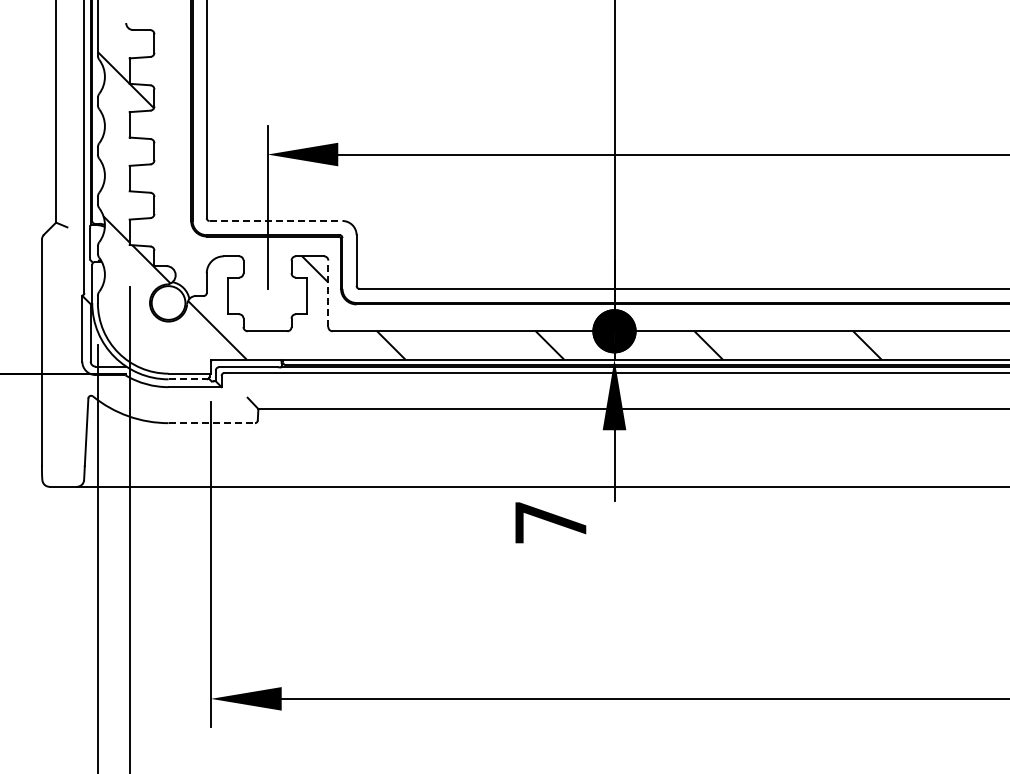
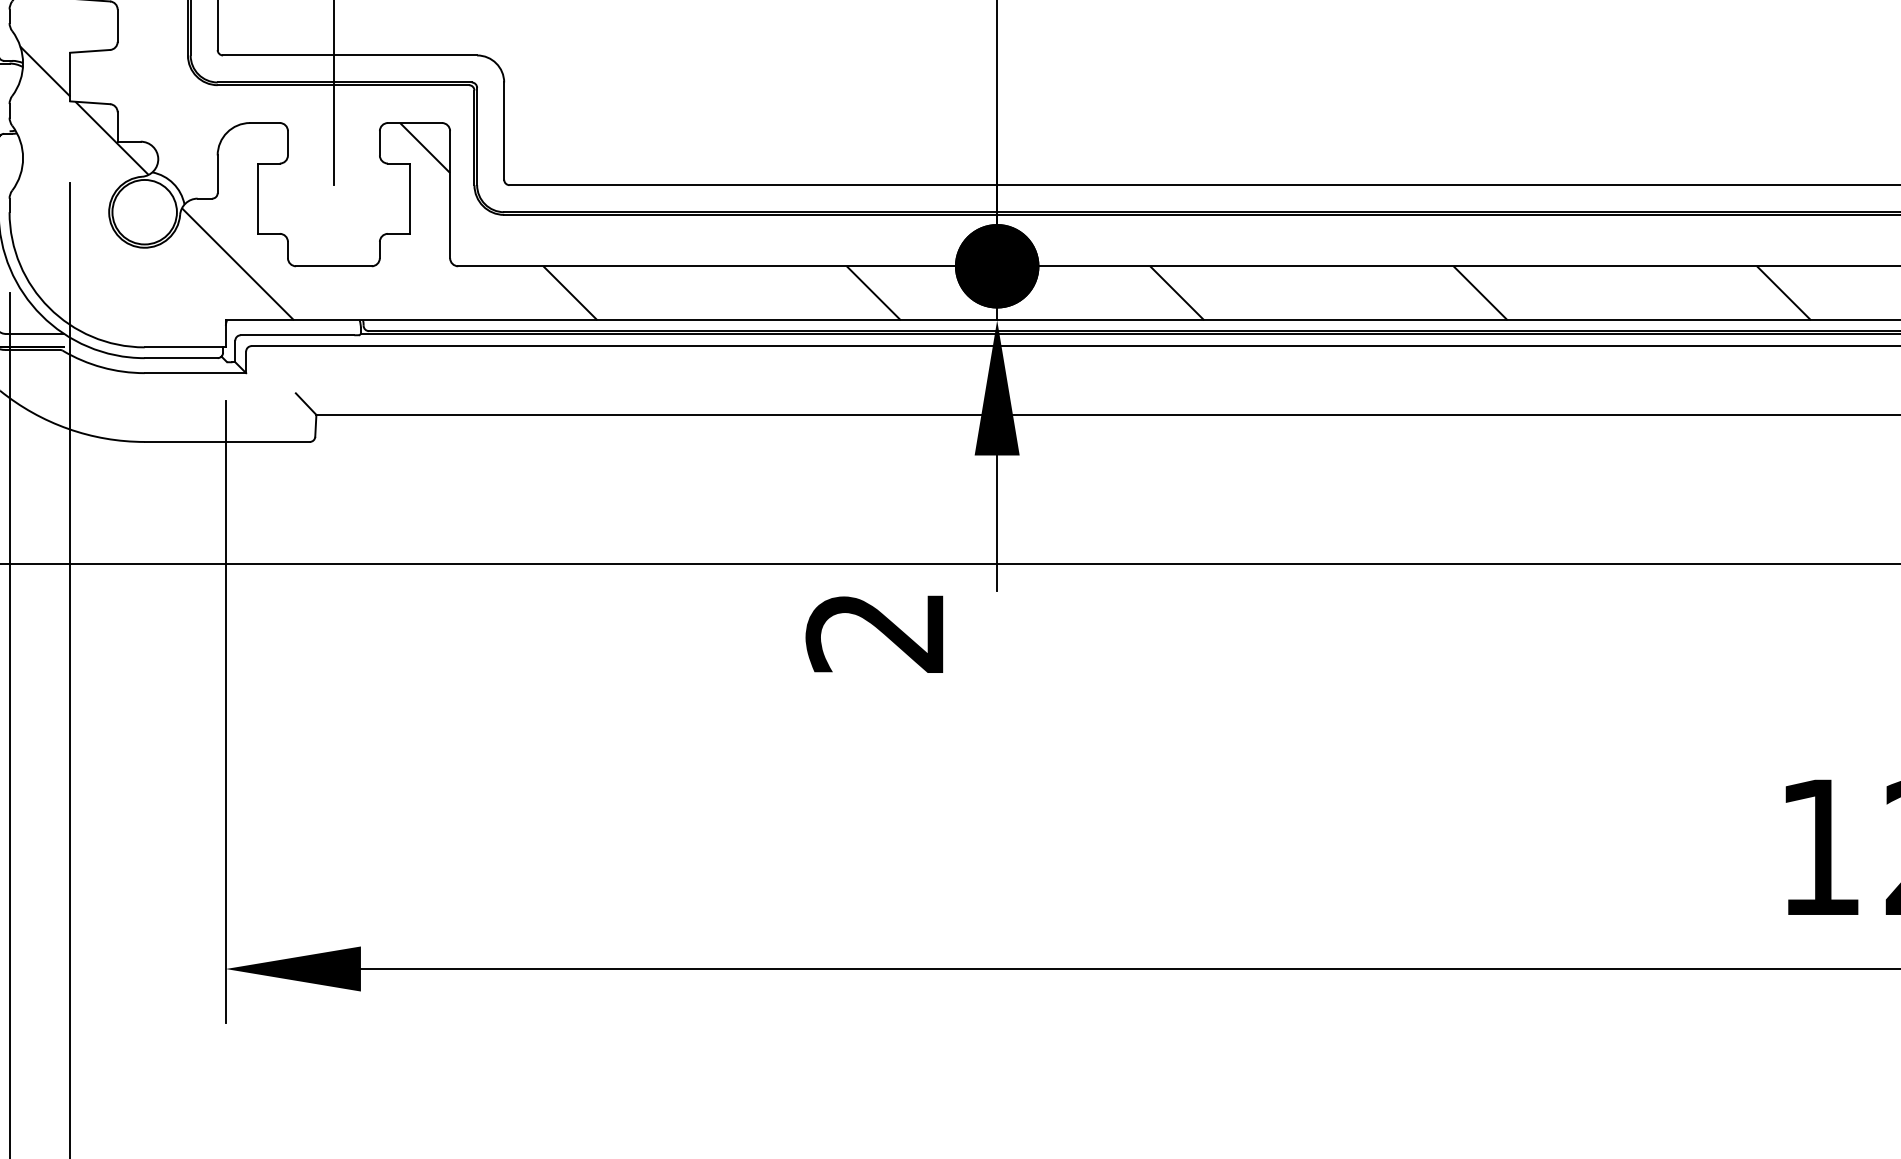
line: (276, 221) -> (351, 56), dashed -> solid
line: (328, 293) -> (450, 194), dashed -> solid
line: (188, 379) -> (182, 358), dashed -> solid
line: (212, 423) -> (228, 442), dashed -> solid
text: (550, 522) -> (874, 631), 7 -> 2

